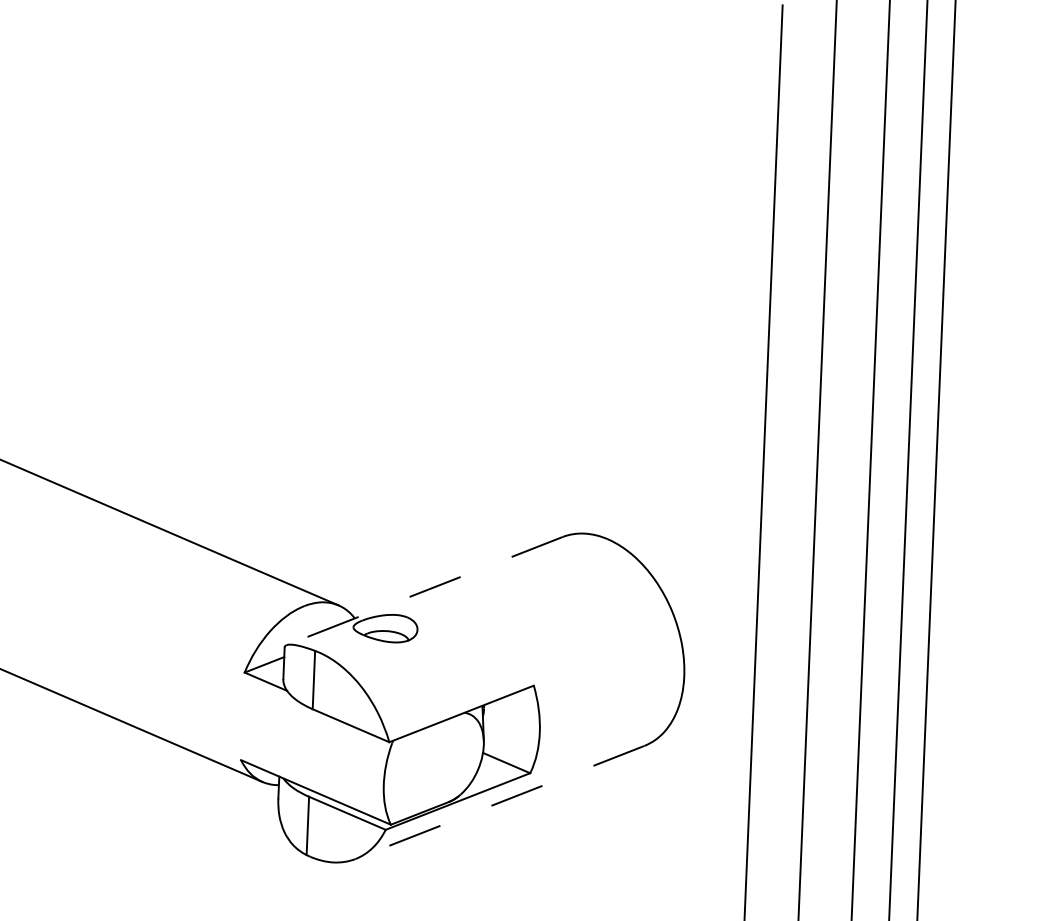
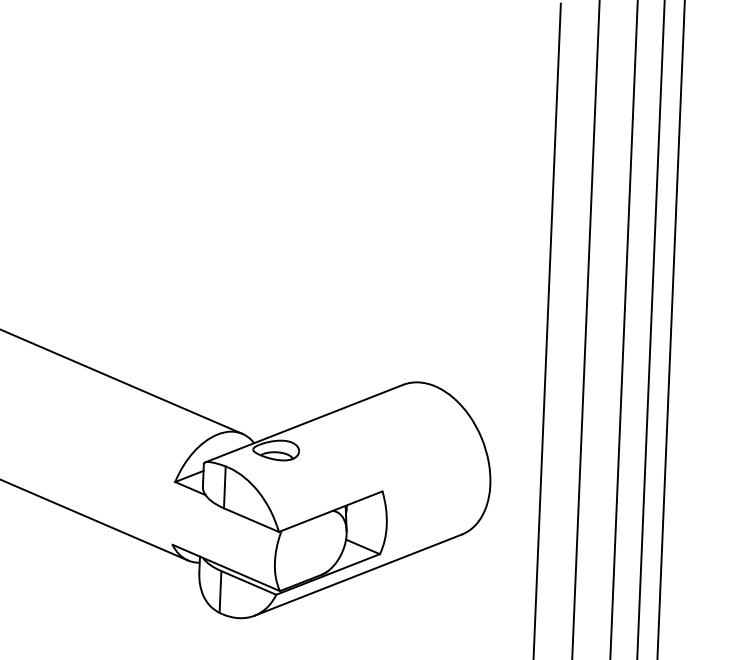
line: (424, 591) -> (304, 423), dashed -> solid
line: (499, 802) -> (357, 575), dashed -> solid

